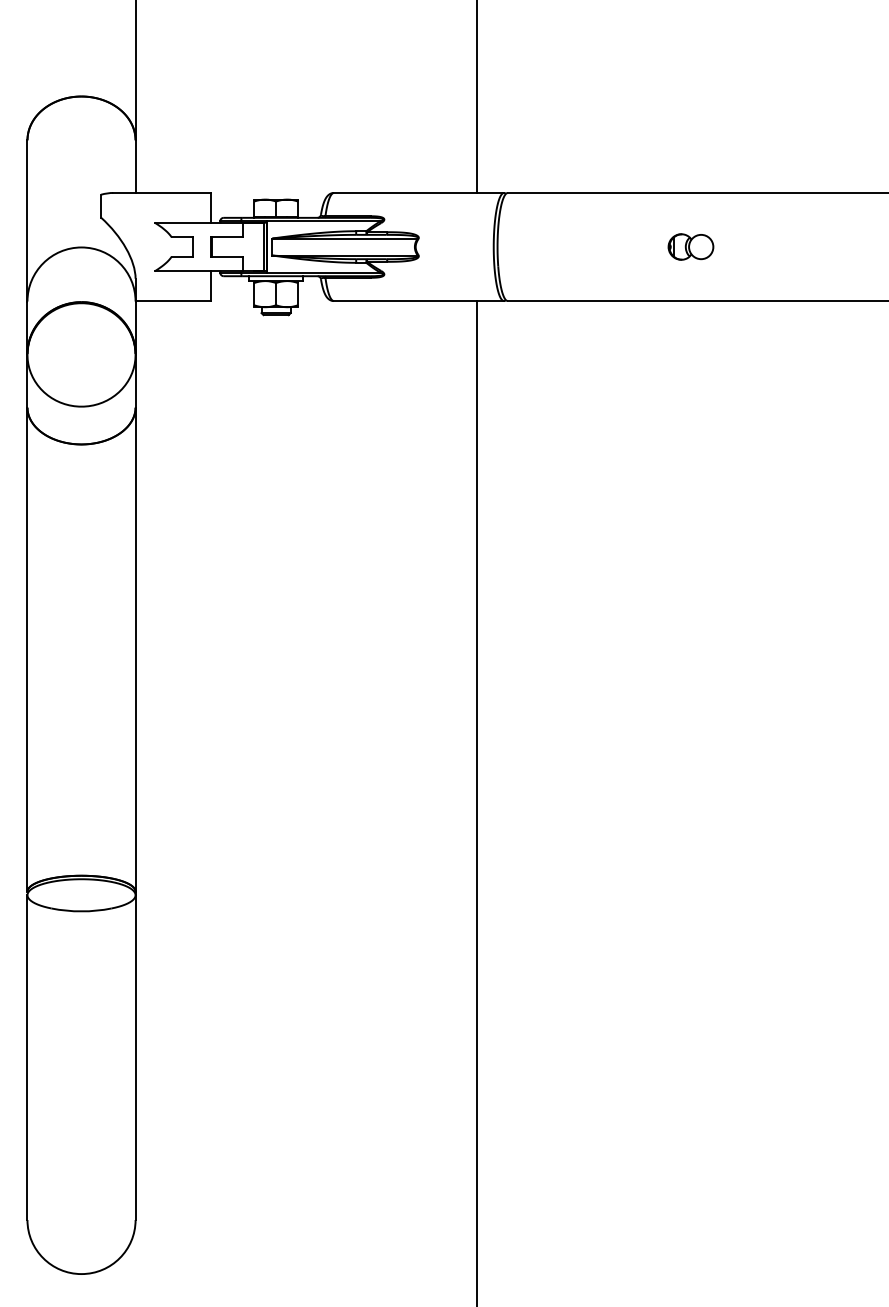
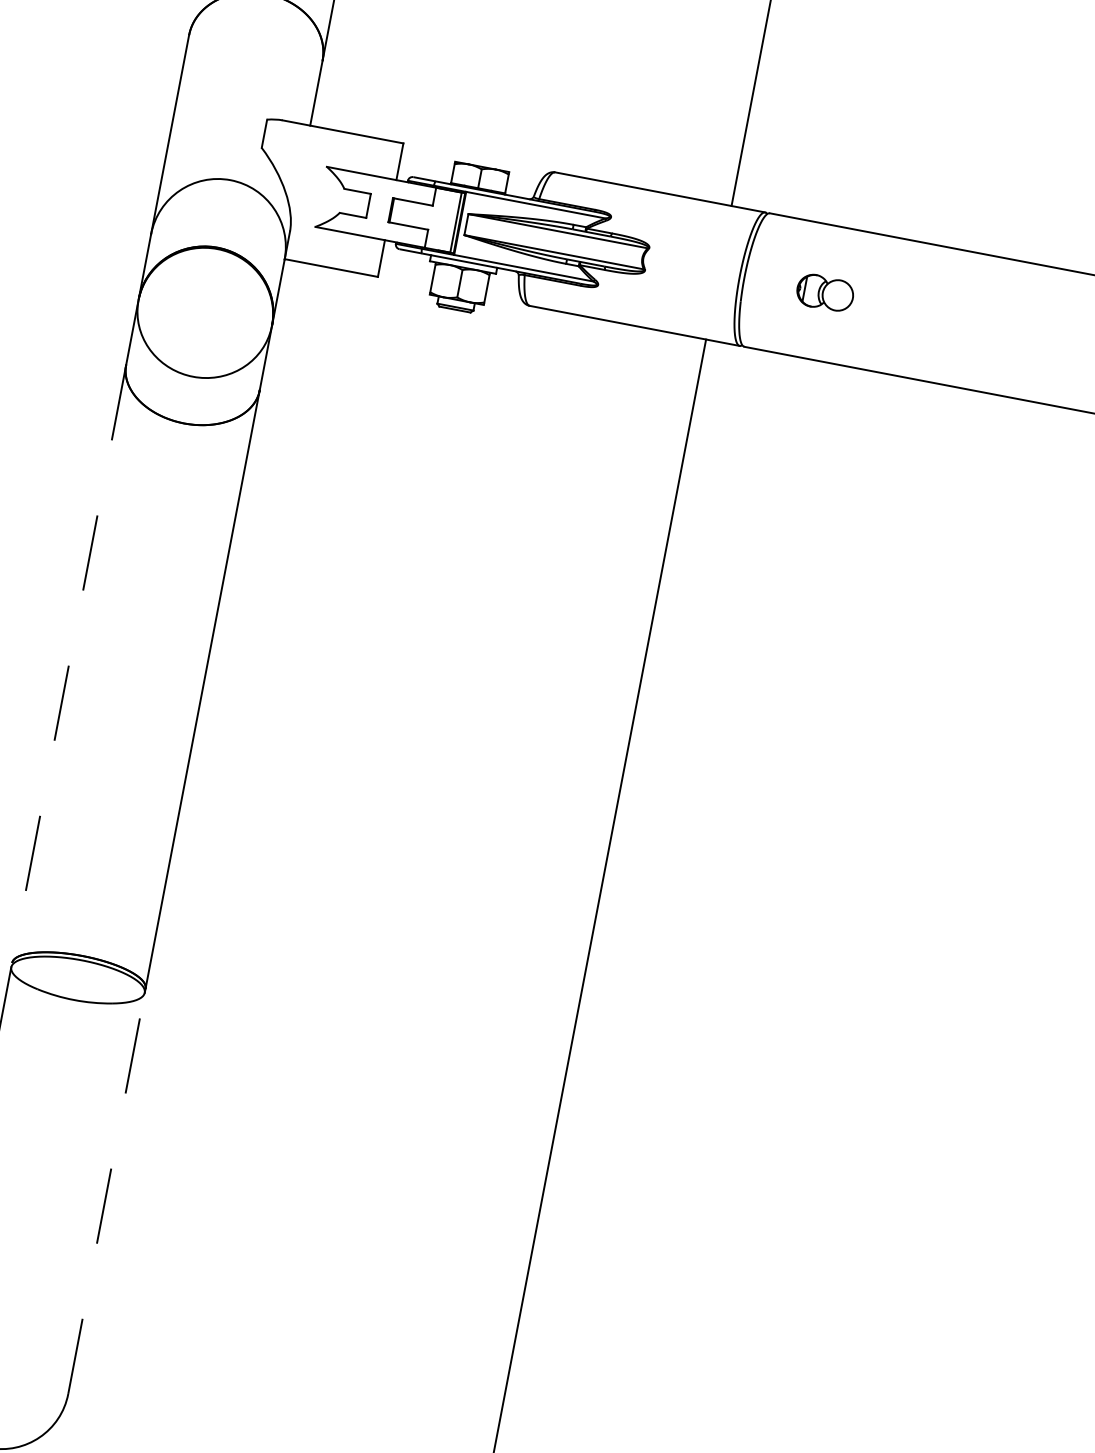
part: (690, 246) -> (824, 292), moved
line: (27, 650) -> (68, 665), solid -> dashed
line: (135, 1057) -> (106, 1193), solid -> dashed

